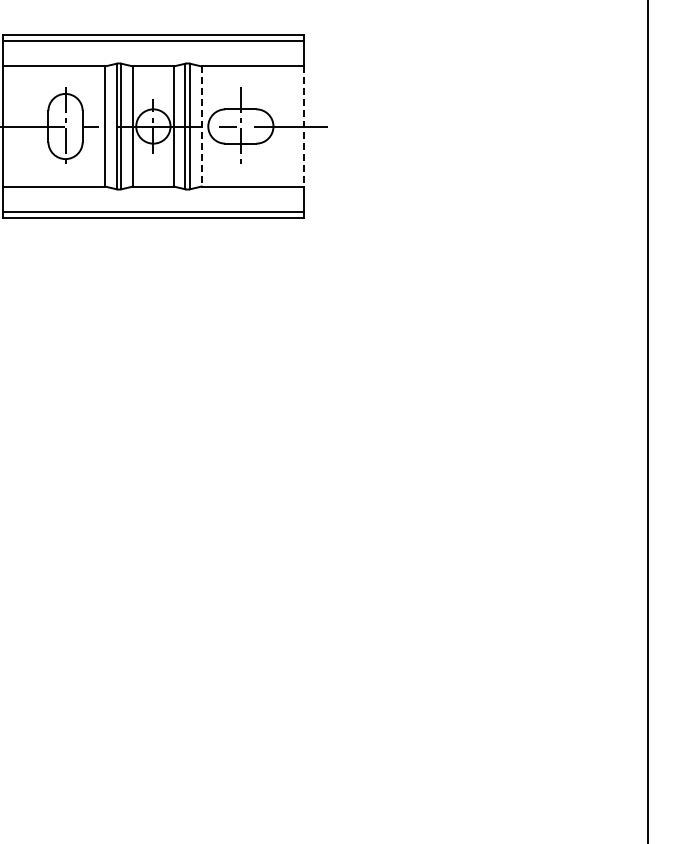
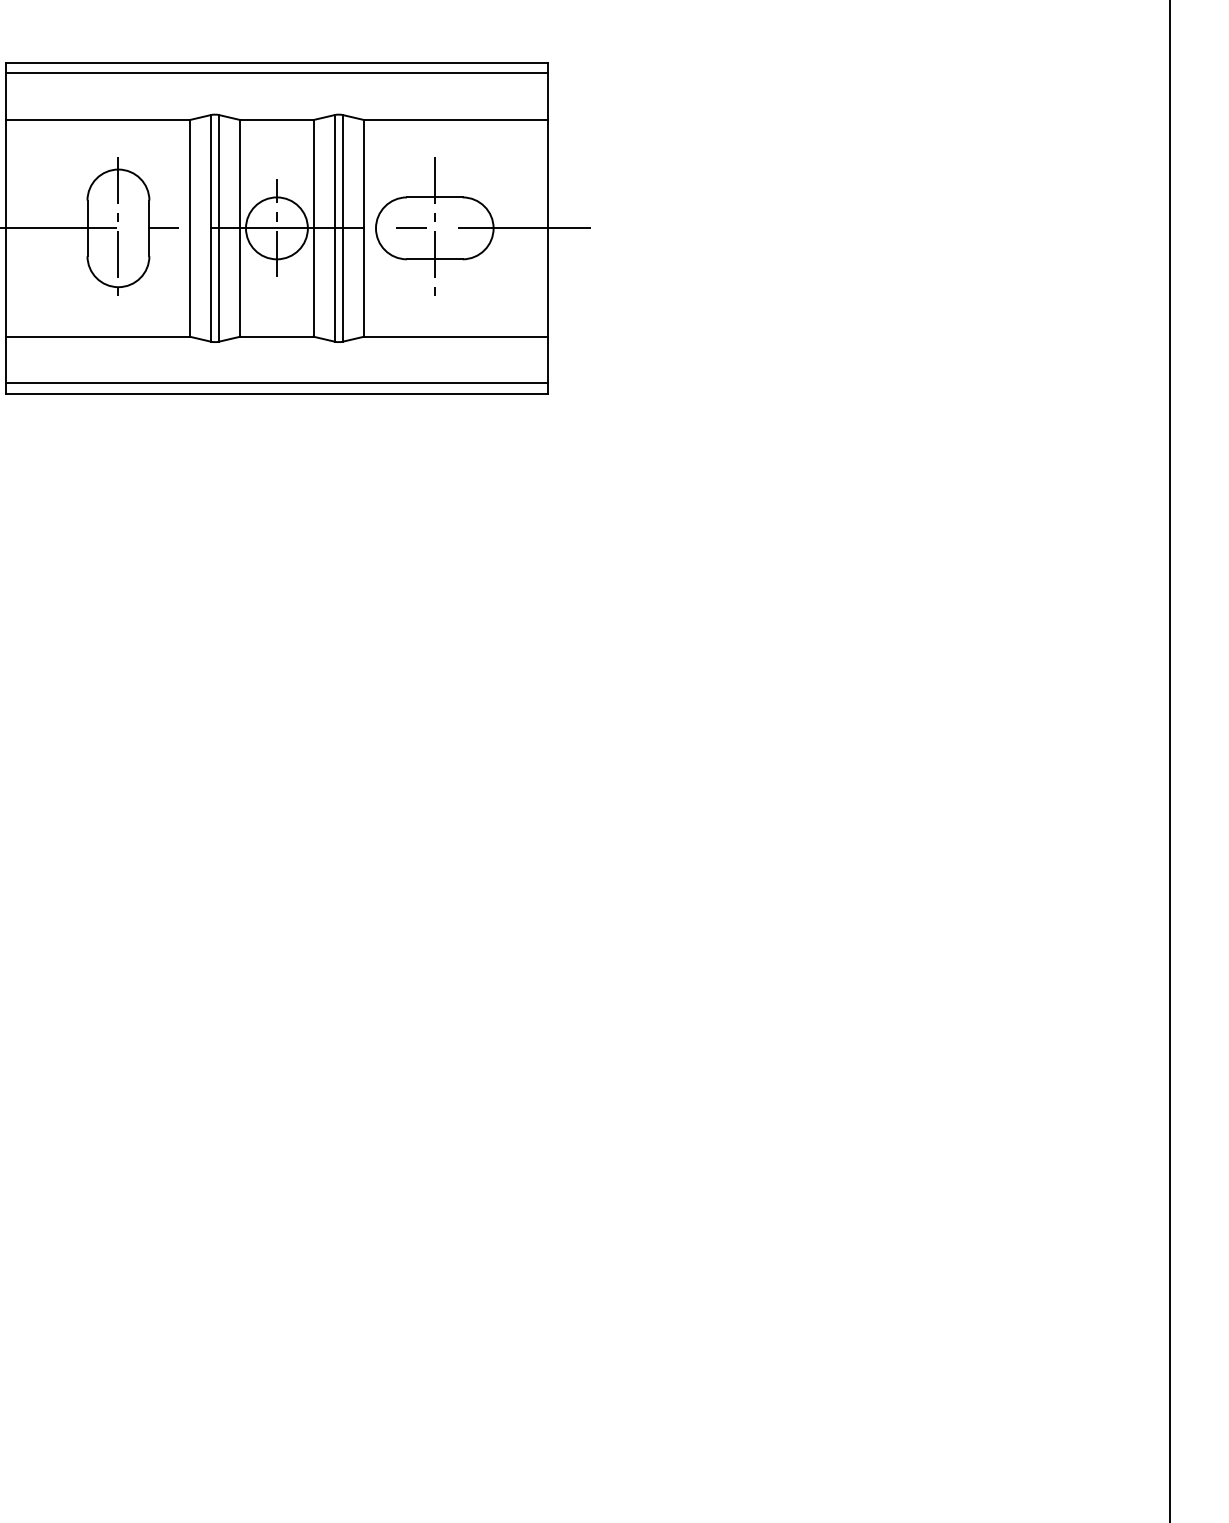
line: (201, 127) -> (363, 230), dashed -> solid
line: (303, 127) -> (547, 230), dashed -> solid

